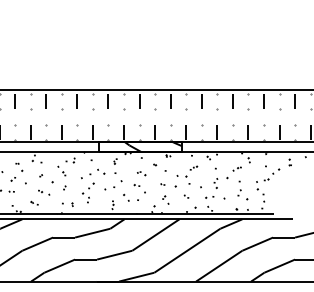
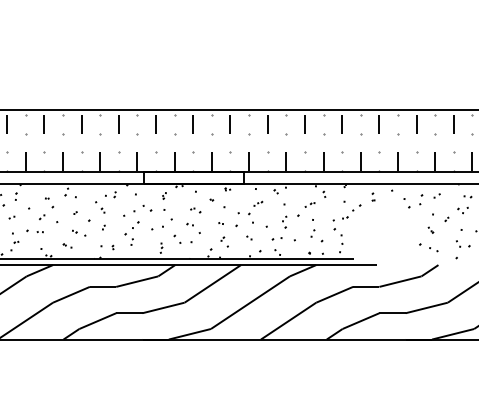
hatch: (152, 146) -> (208, 178), removed

